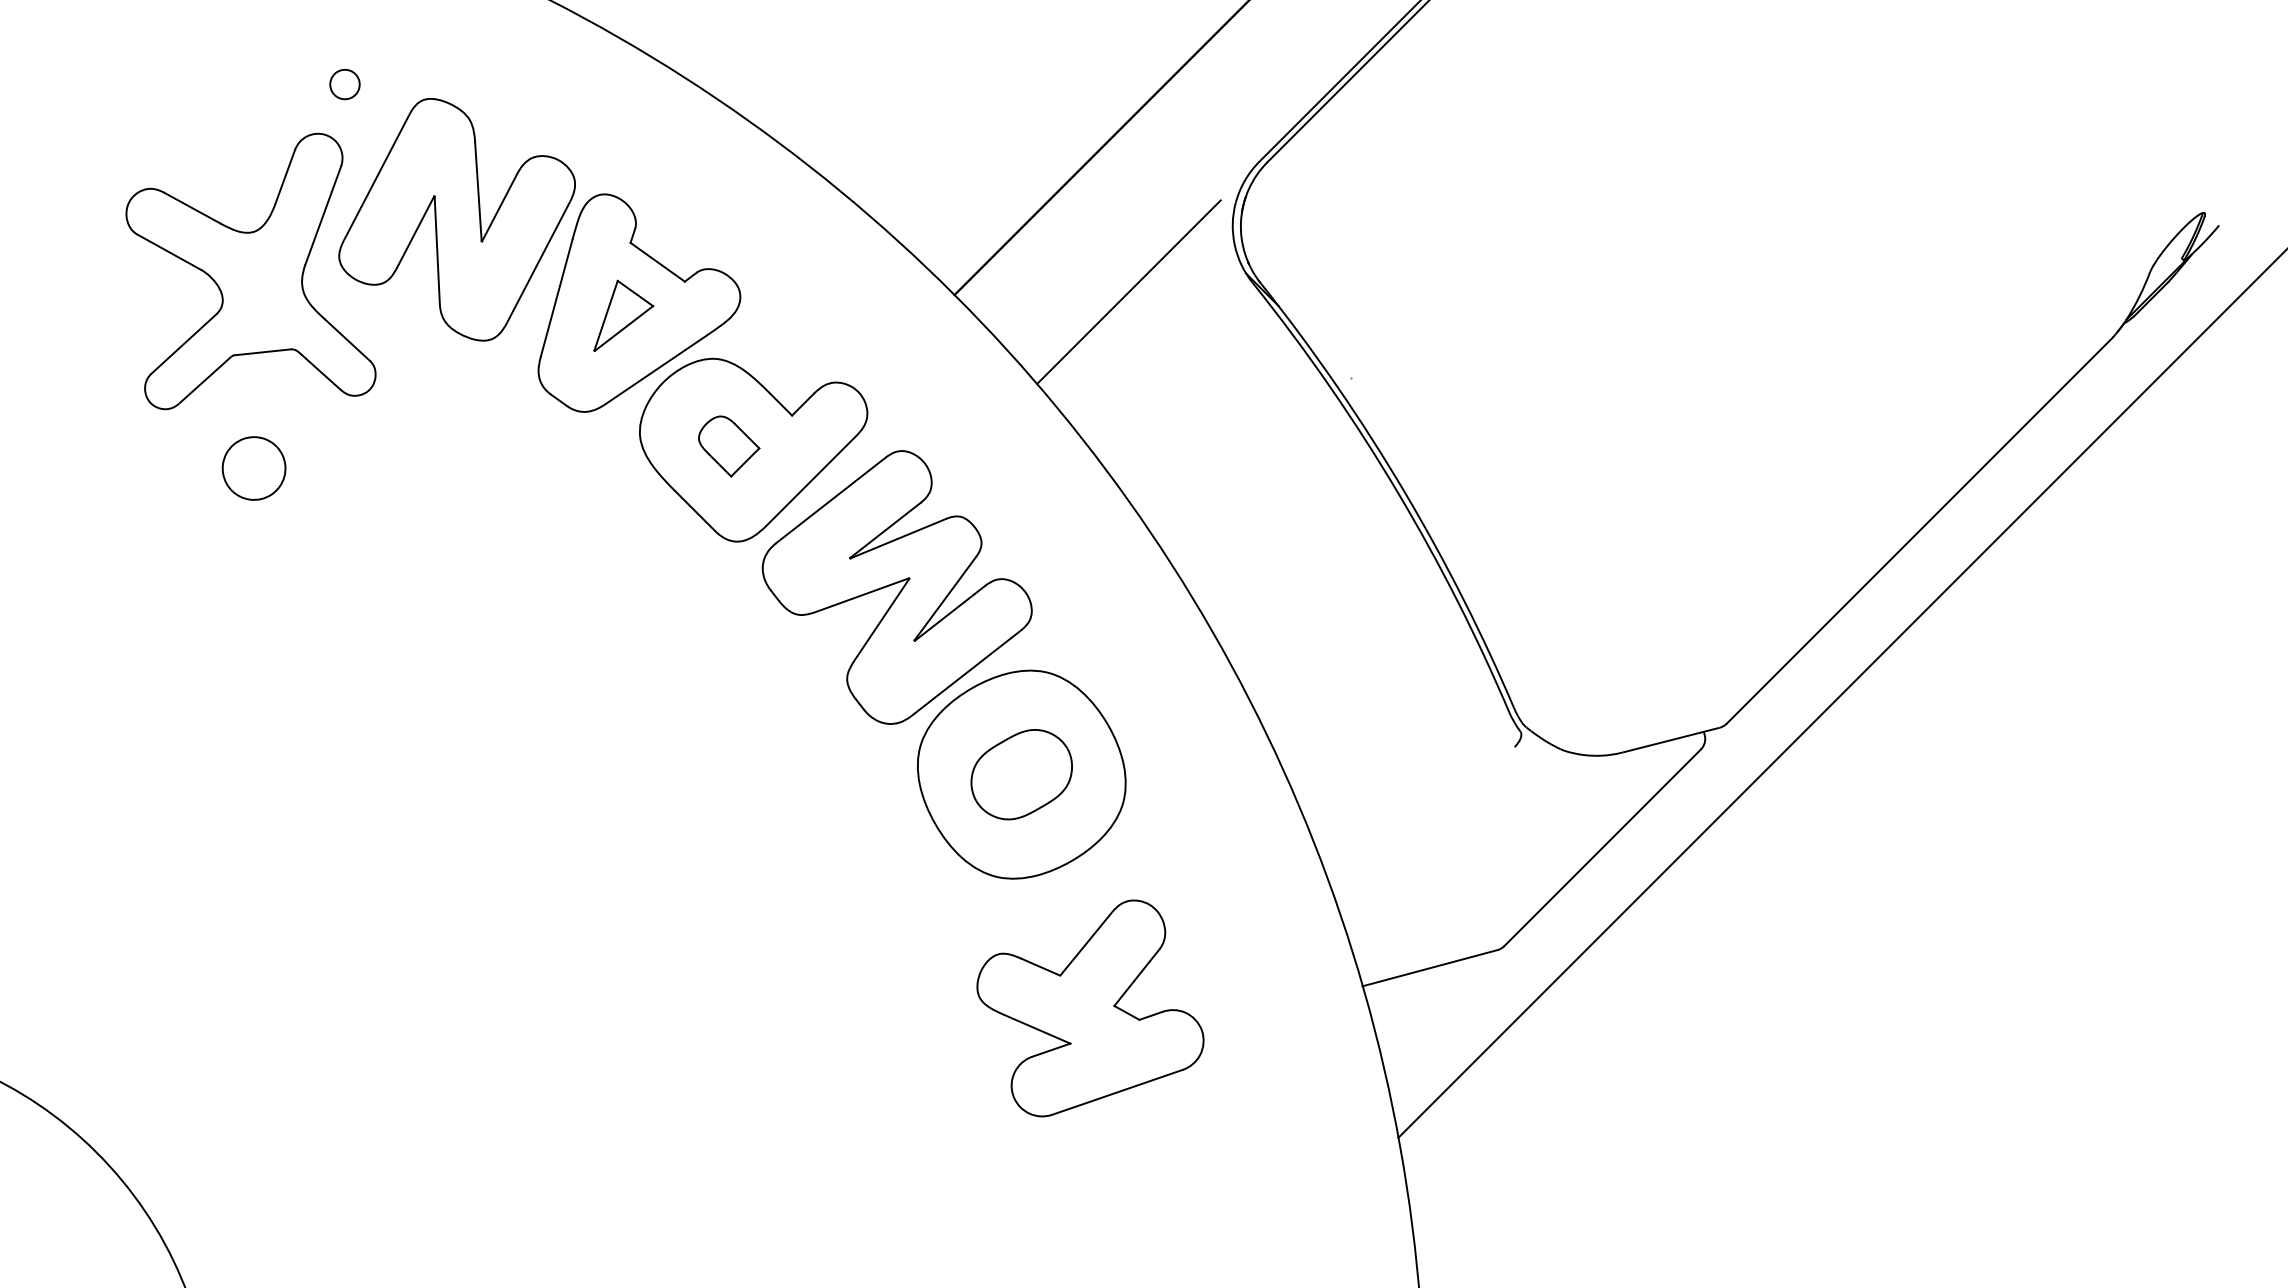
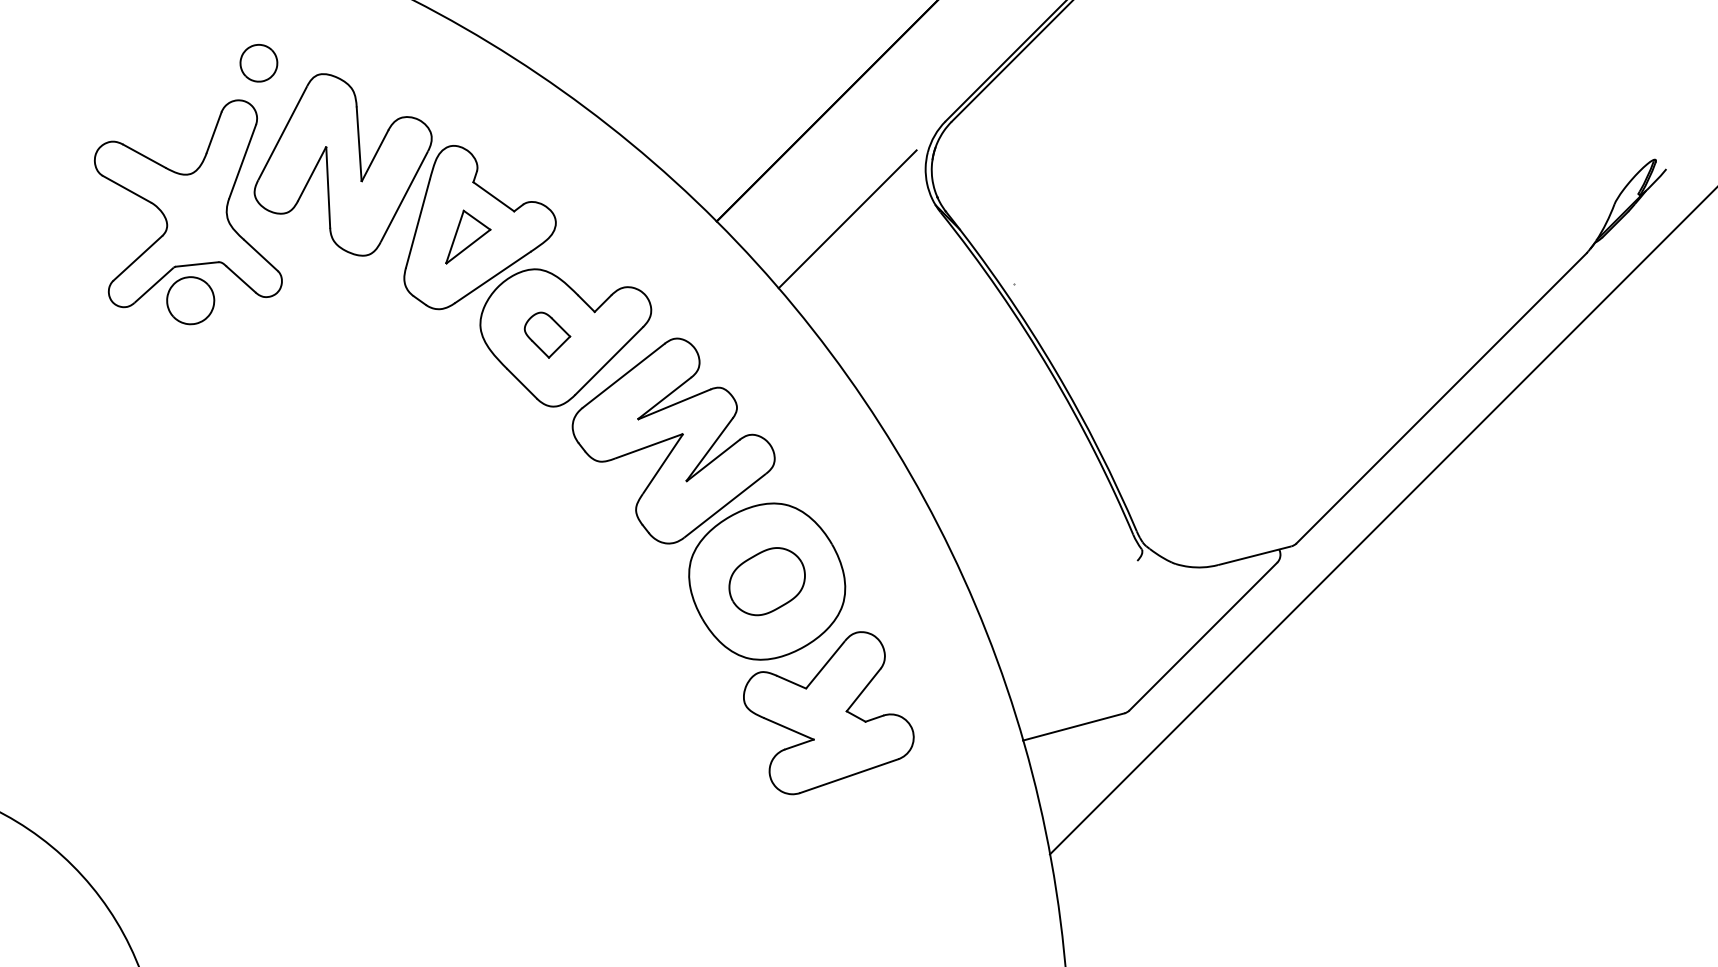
part: (344, 84) -> (258, 63), size x1.67
part: (253, 468) -> (190, 300), moved
part: (1090, 1008) -> (828, 713), moved

